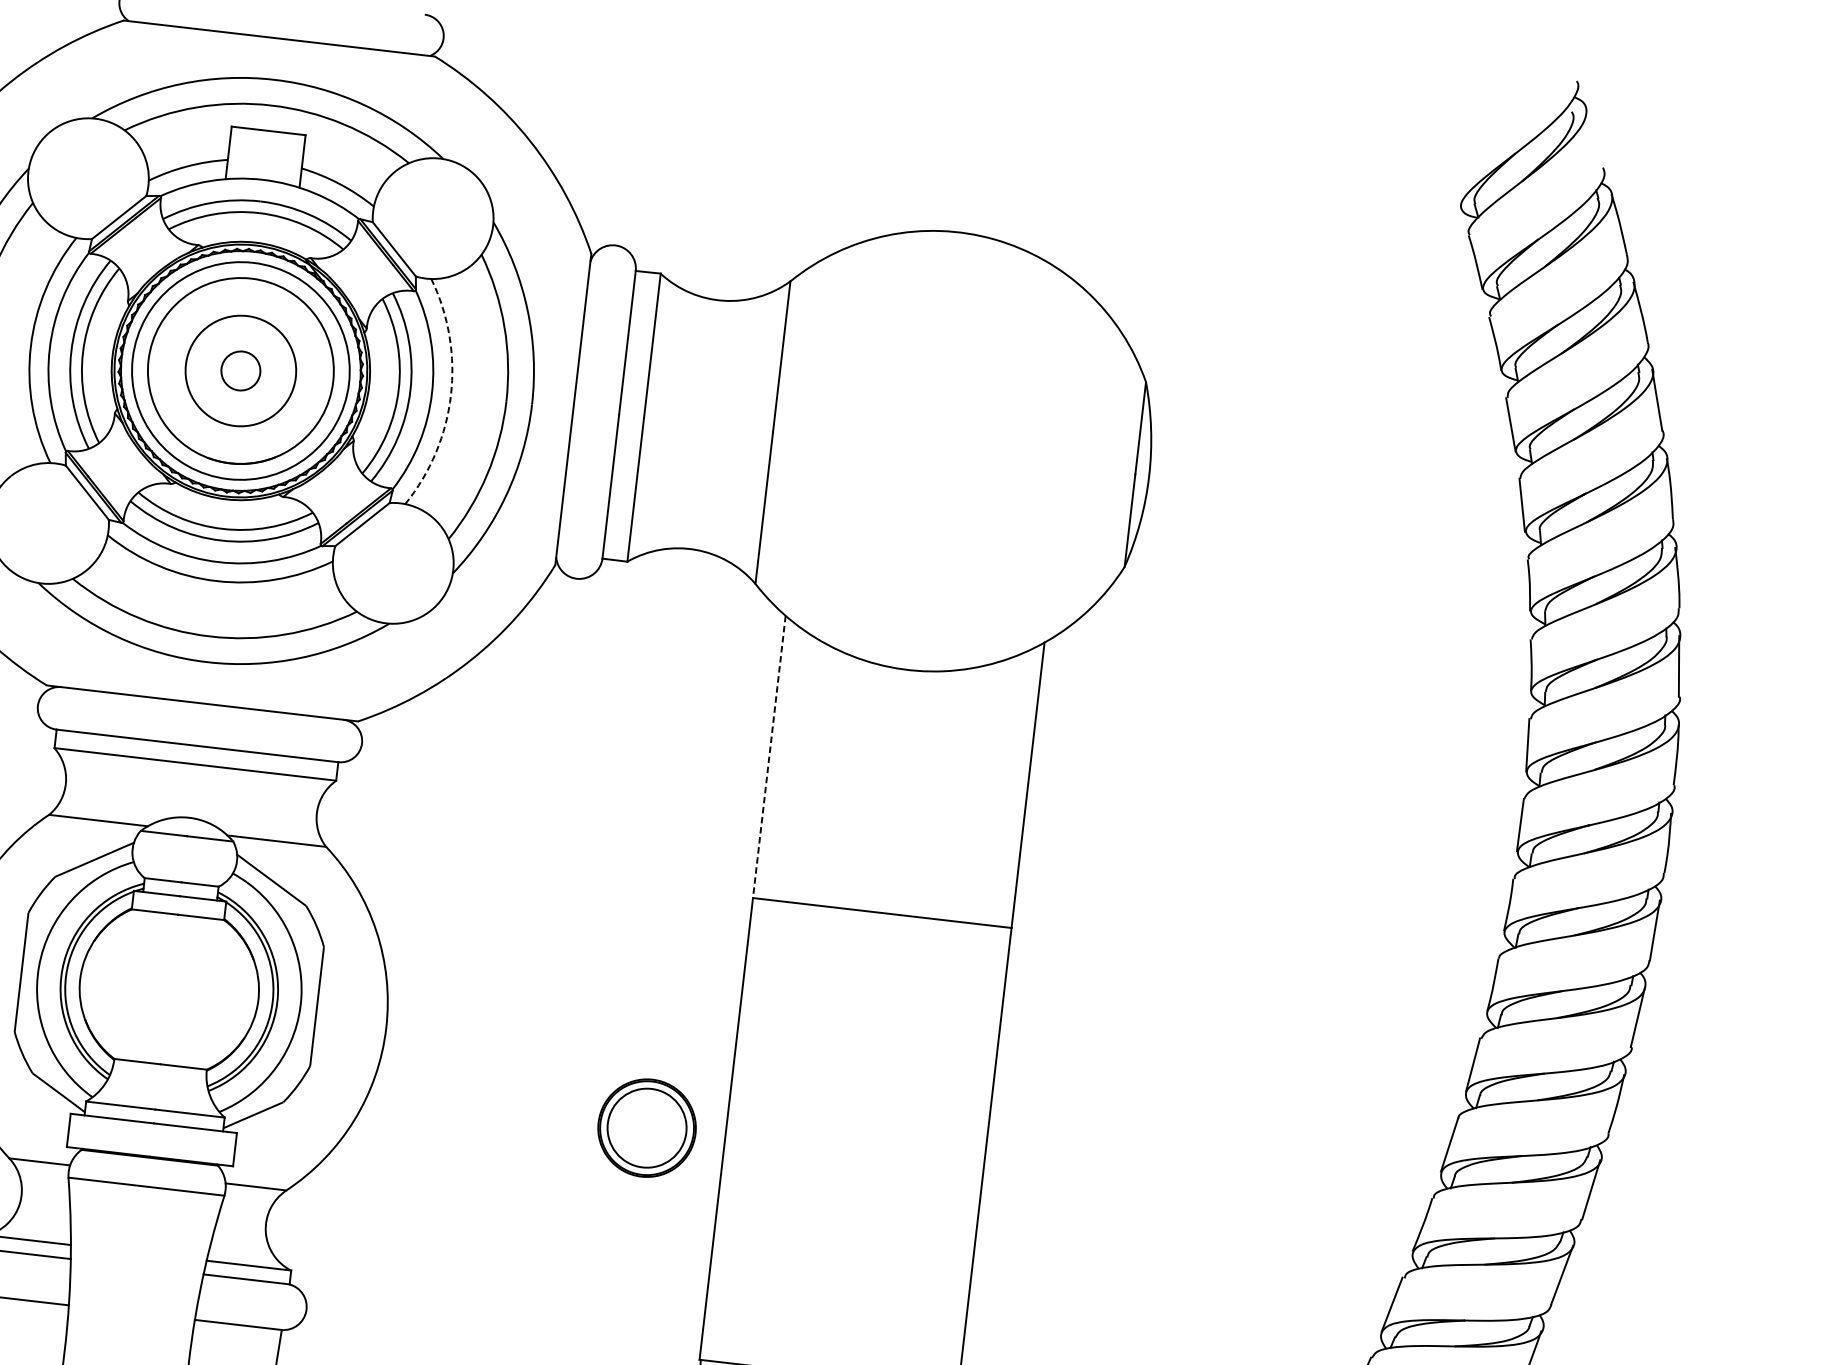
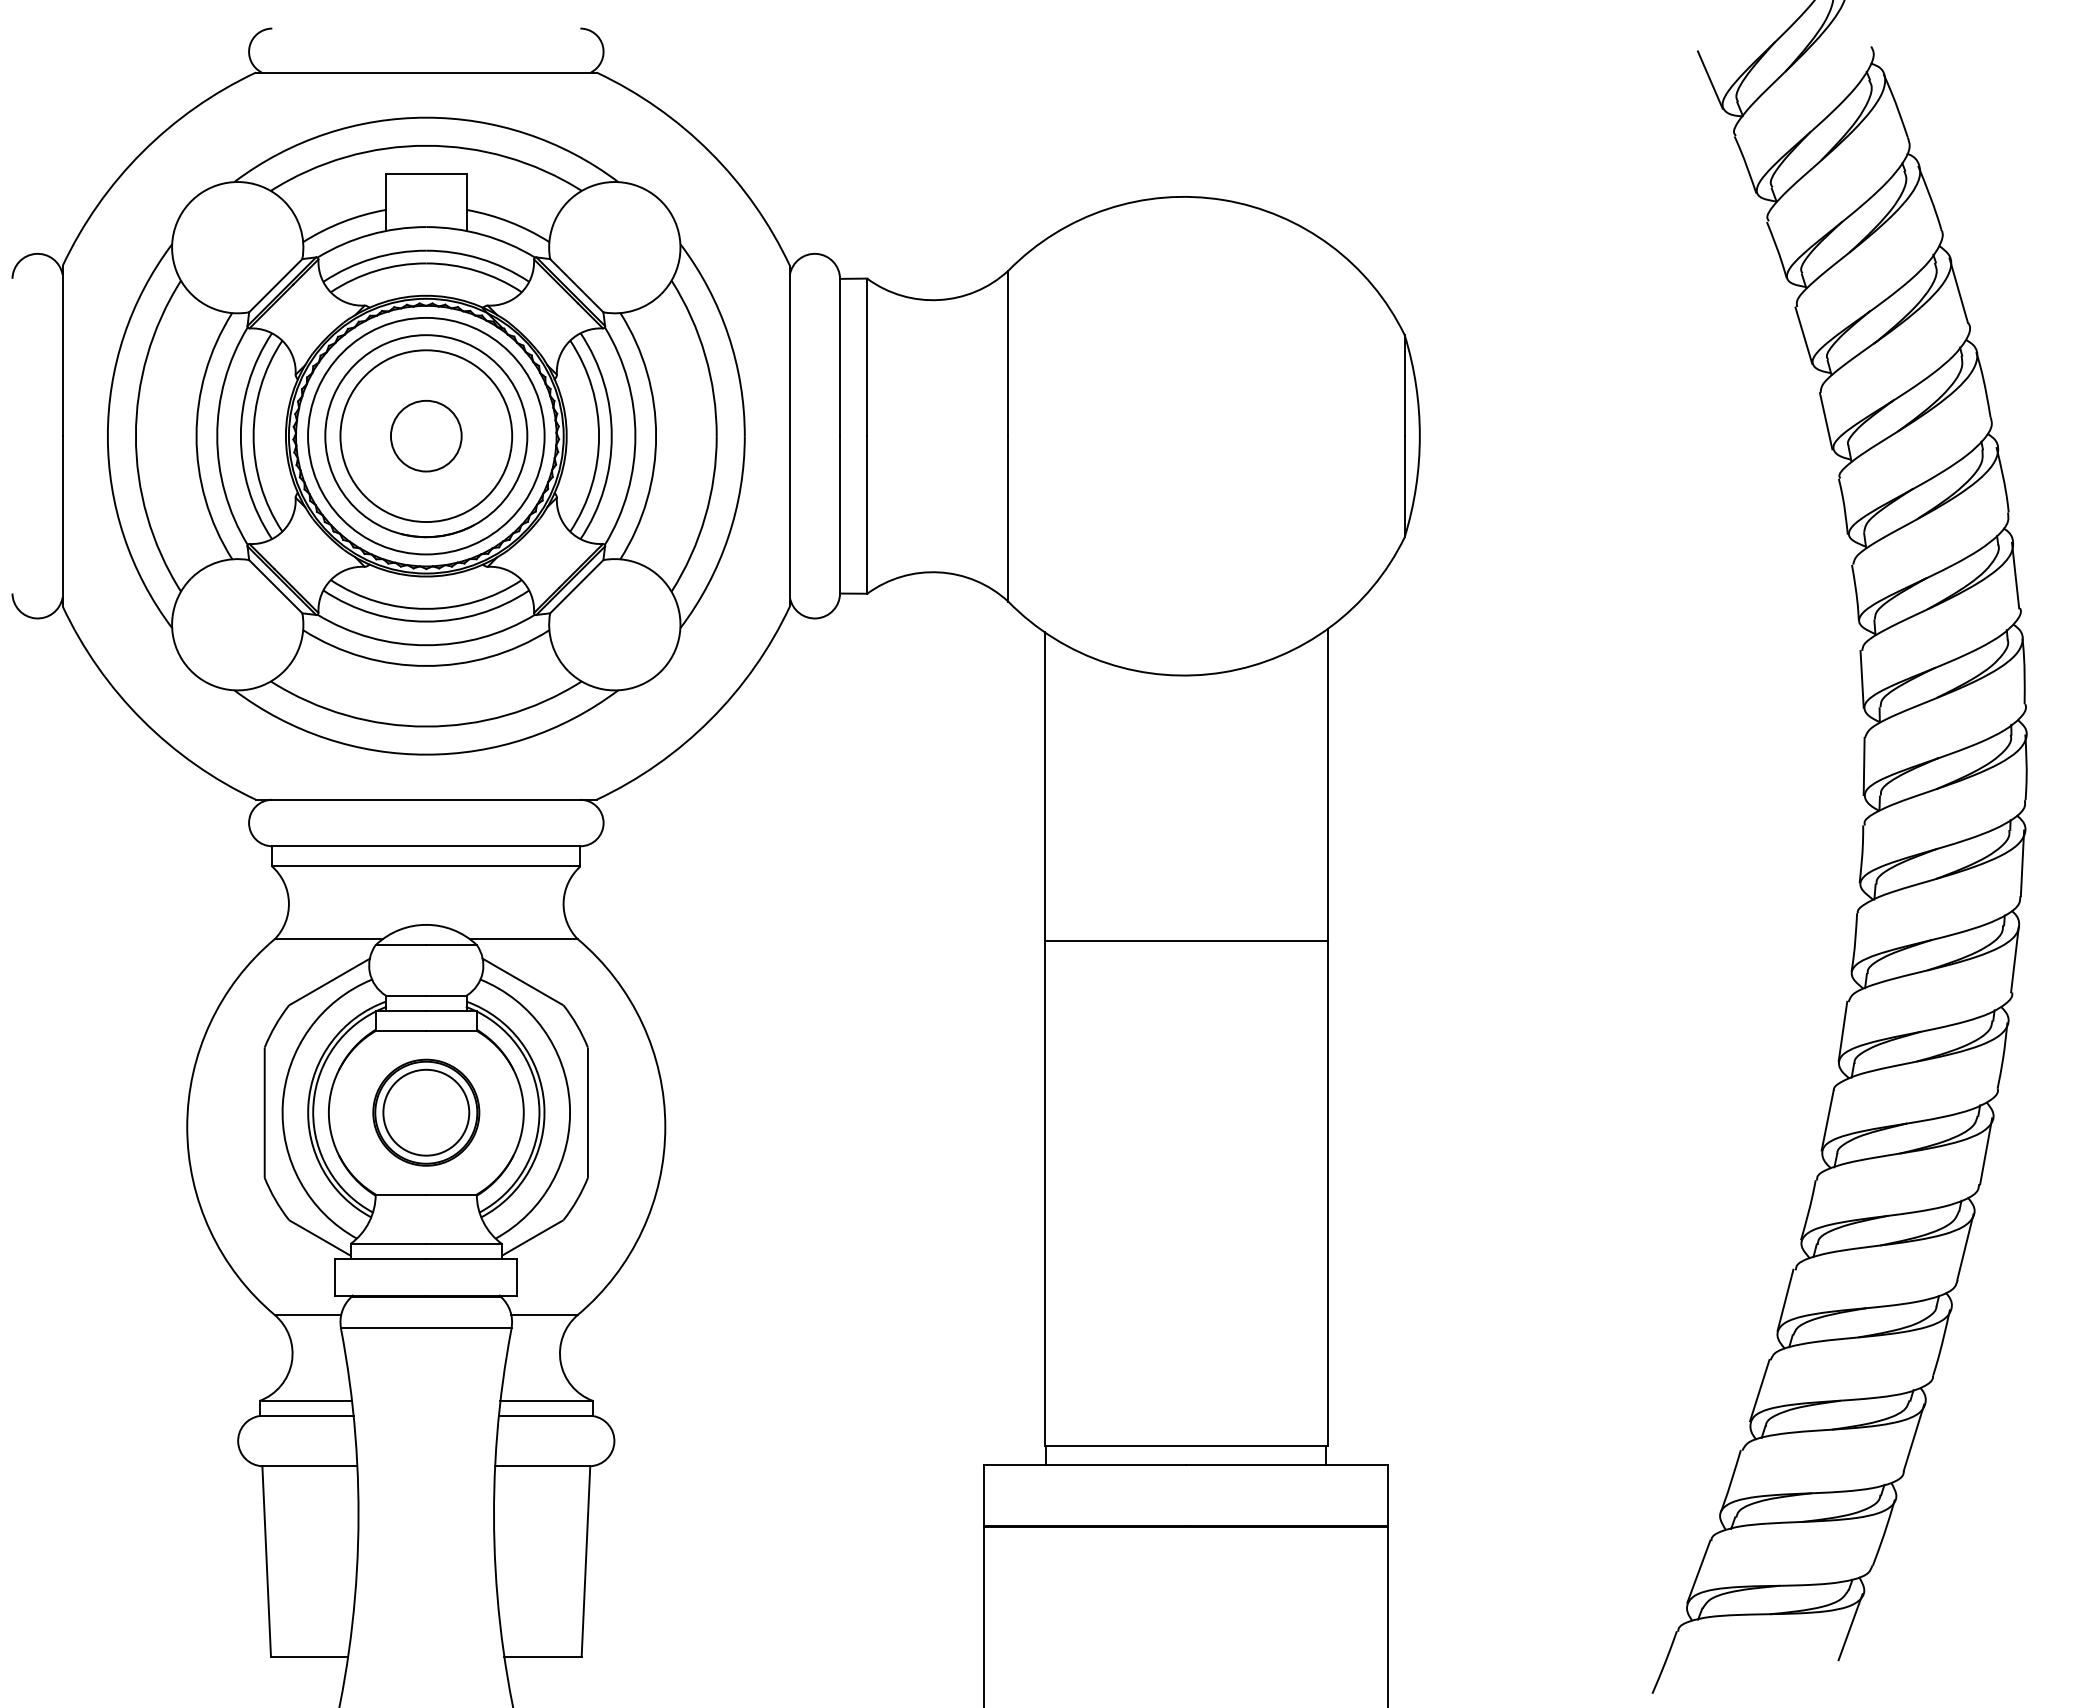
line: (1451, 180) -> (1709, 79), added
circle: (240, 370) -> (425, 435), size x1.67
circle: (241, 371) -> (426, 436), size x1.43
arc: (451, 395) -> (656, 436), dashed -> solid
line: (768, 757) -> (1044, 787), dashed -> solid
part: (647, 1127) -> (426, 1112), moved

